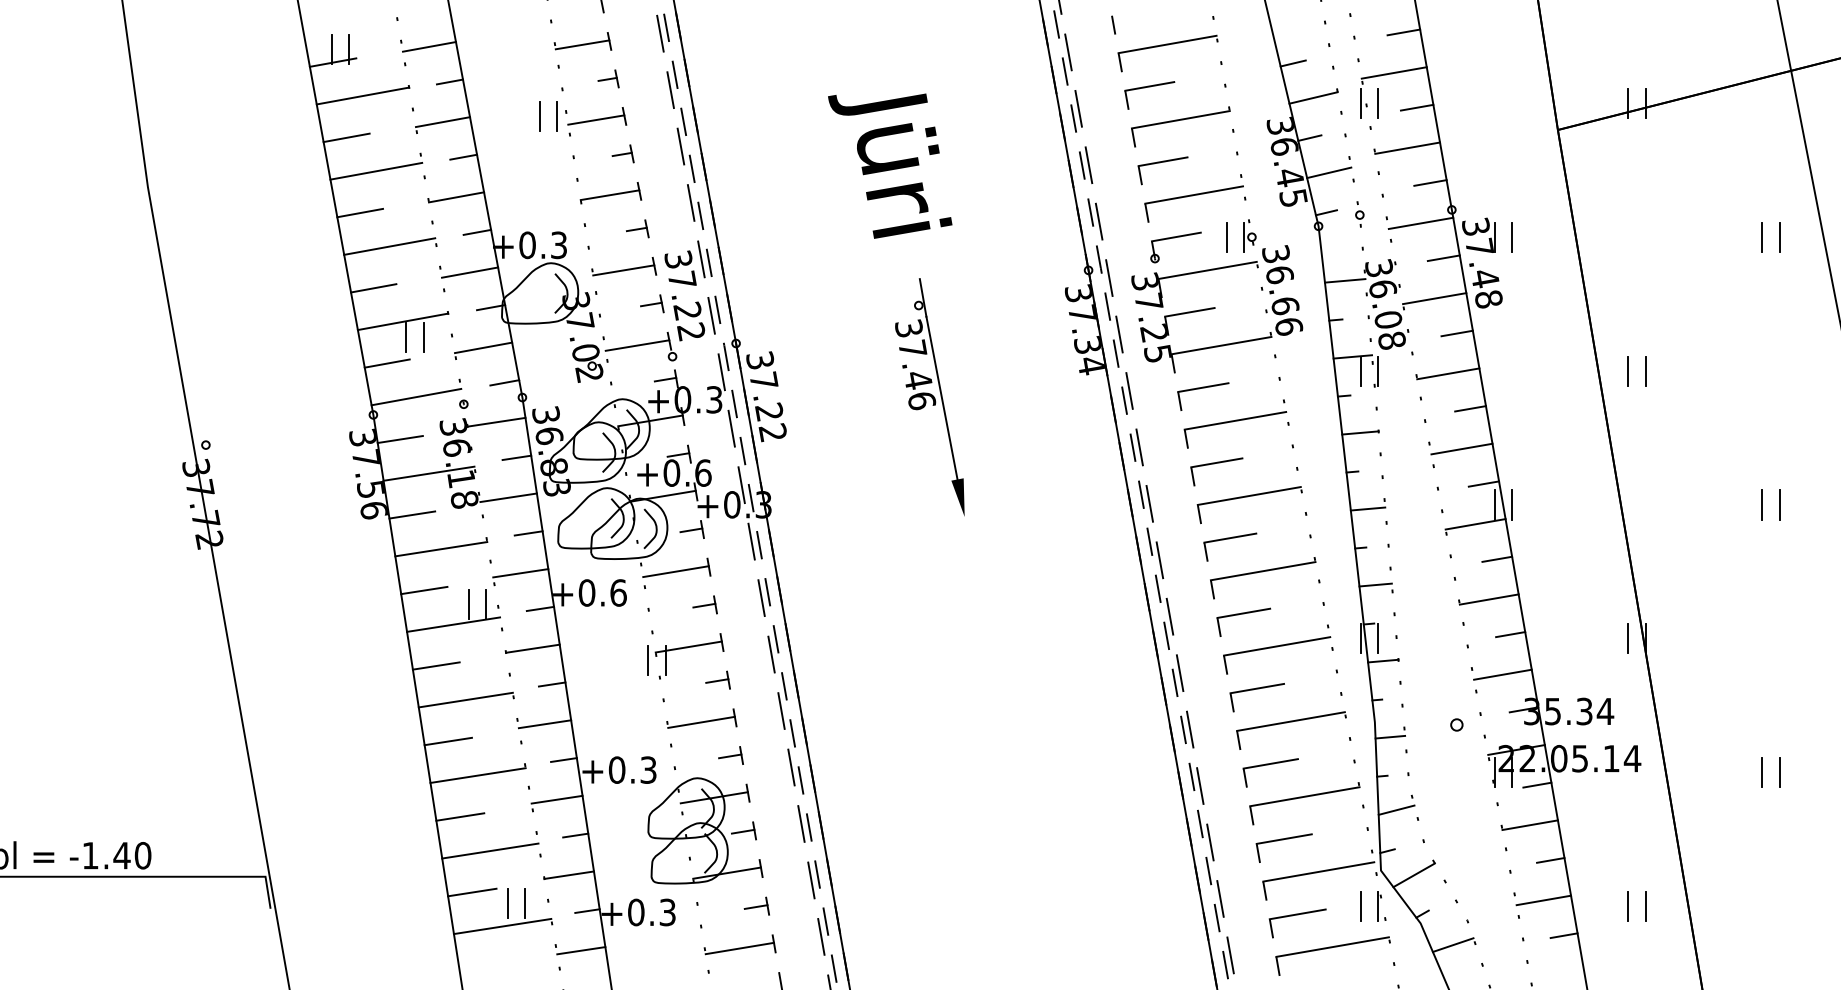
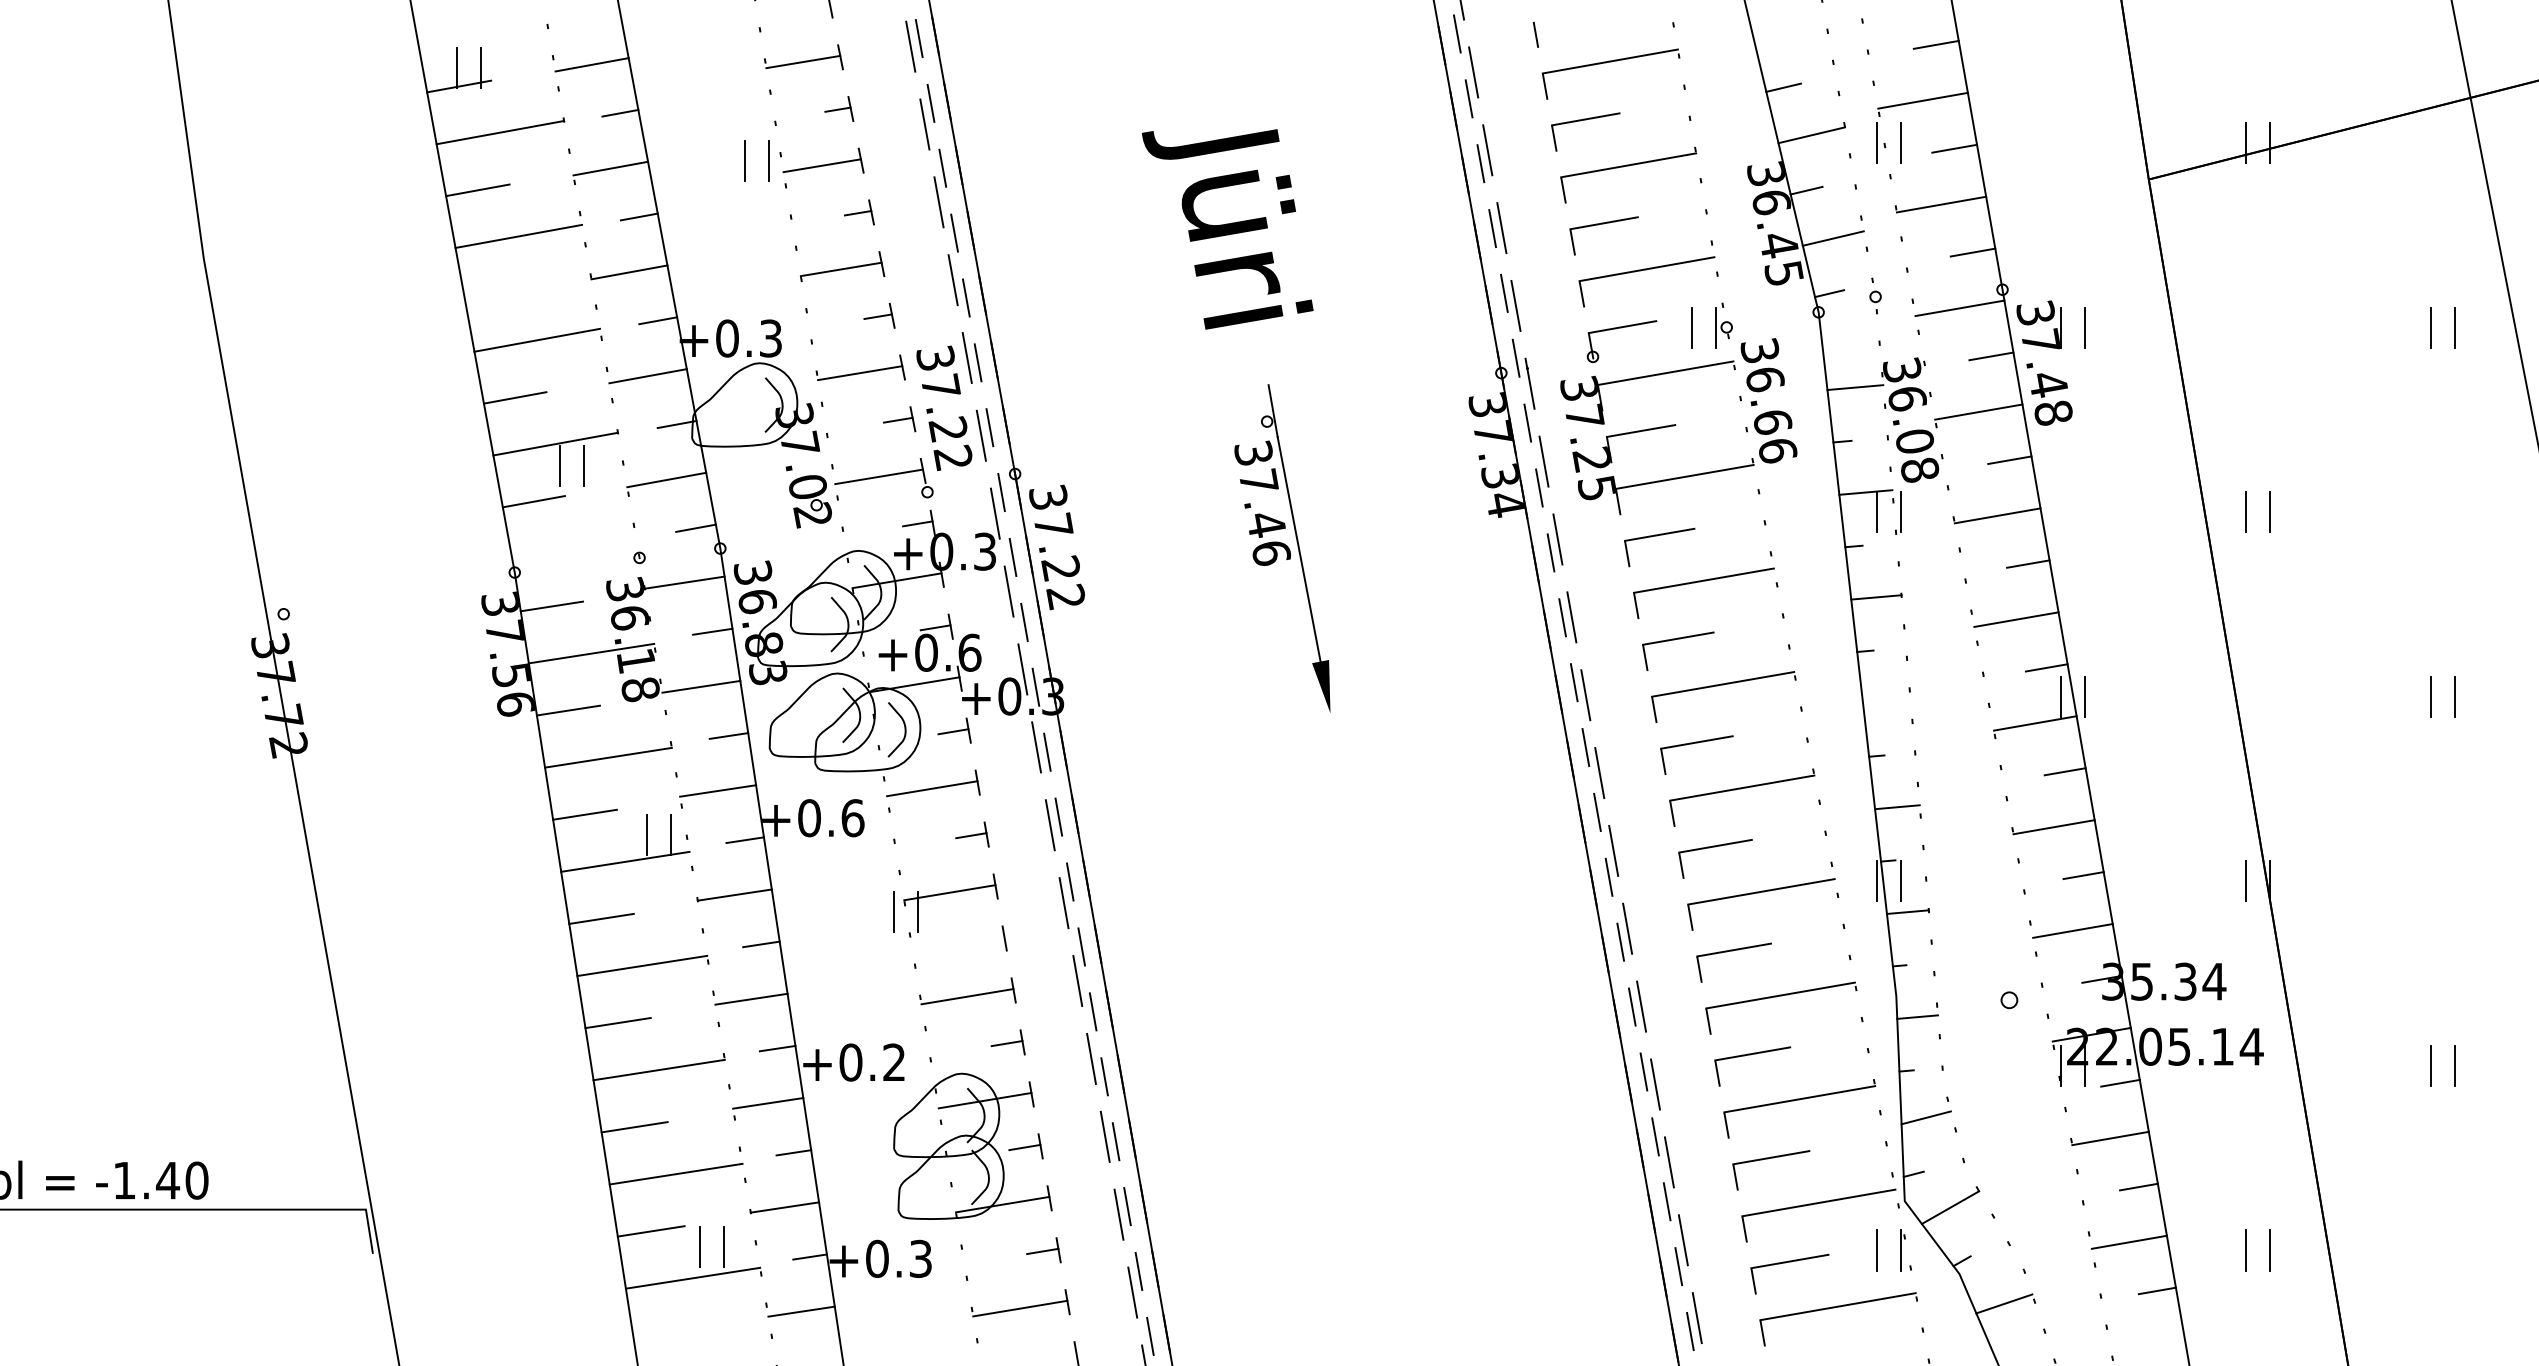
line: (360, 212) -> (496, 293), removed
line: (415, 396) -> (573, 547), removed
line: (1367, 509) -> (1886, 702), removed
line: (716, 680) -> (988, 939), removed
text: (648, 770) -> (894, 1062), +0.3 -> +0.2

